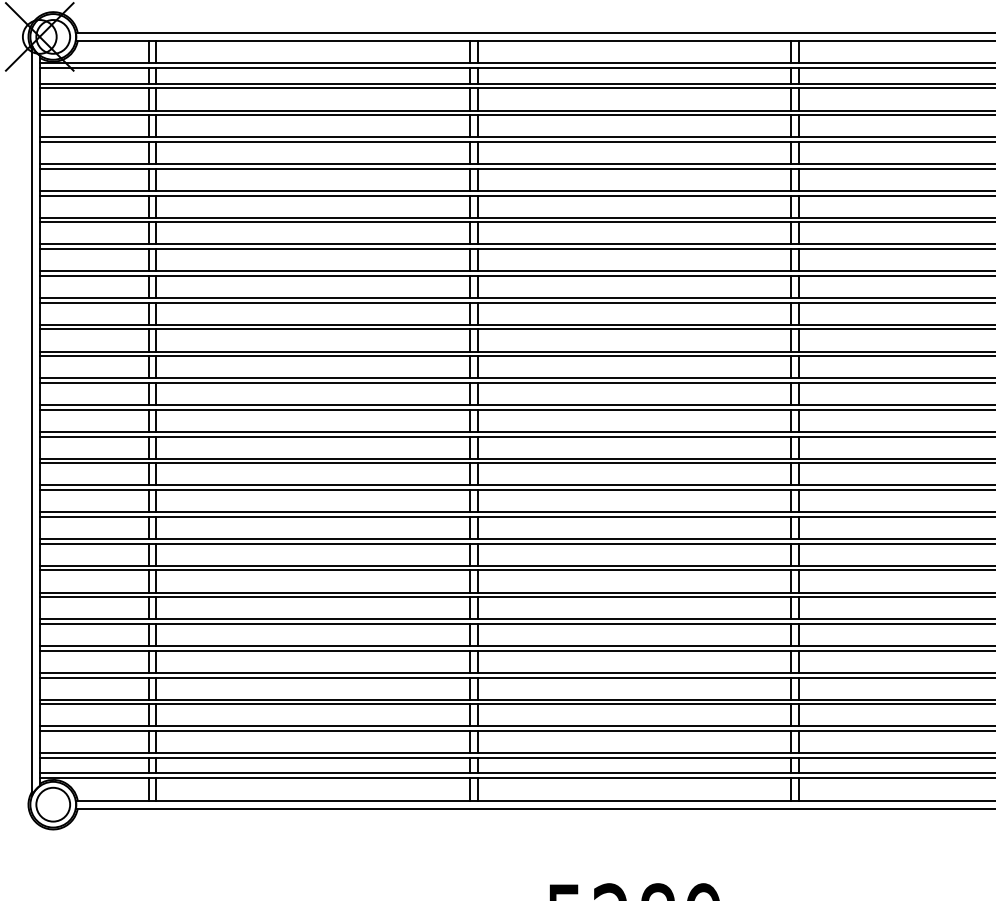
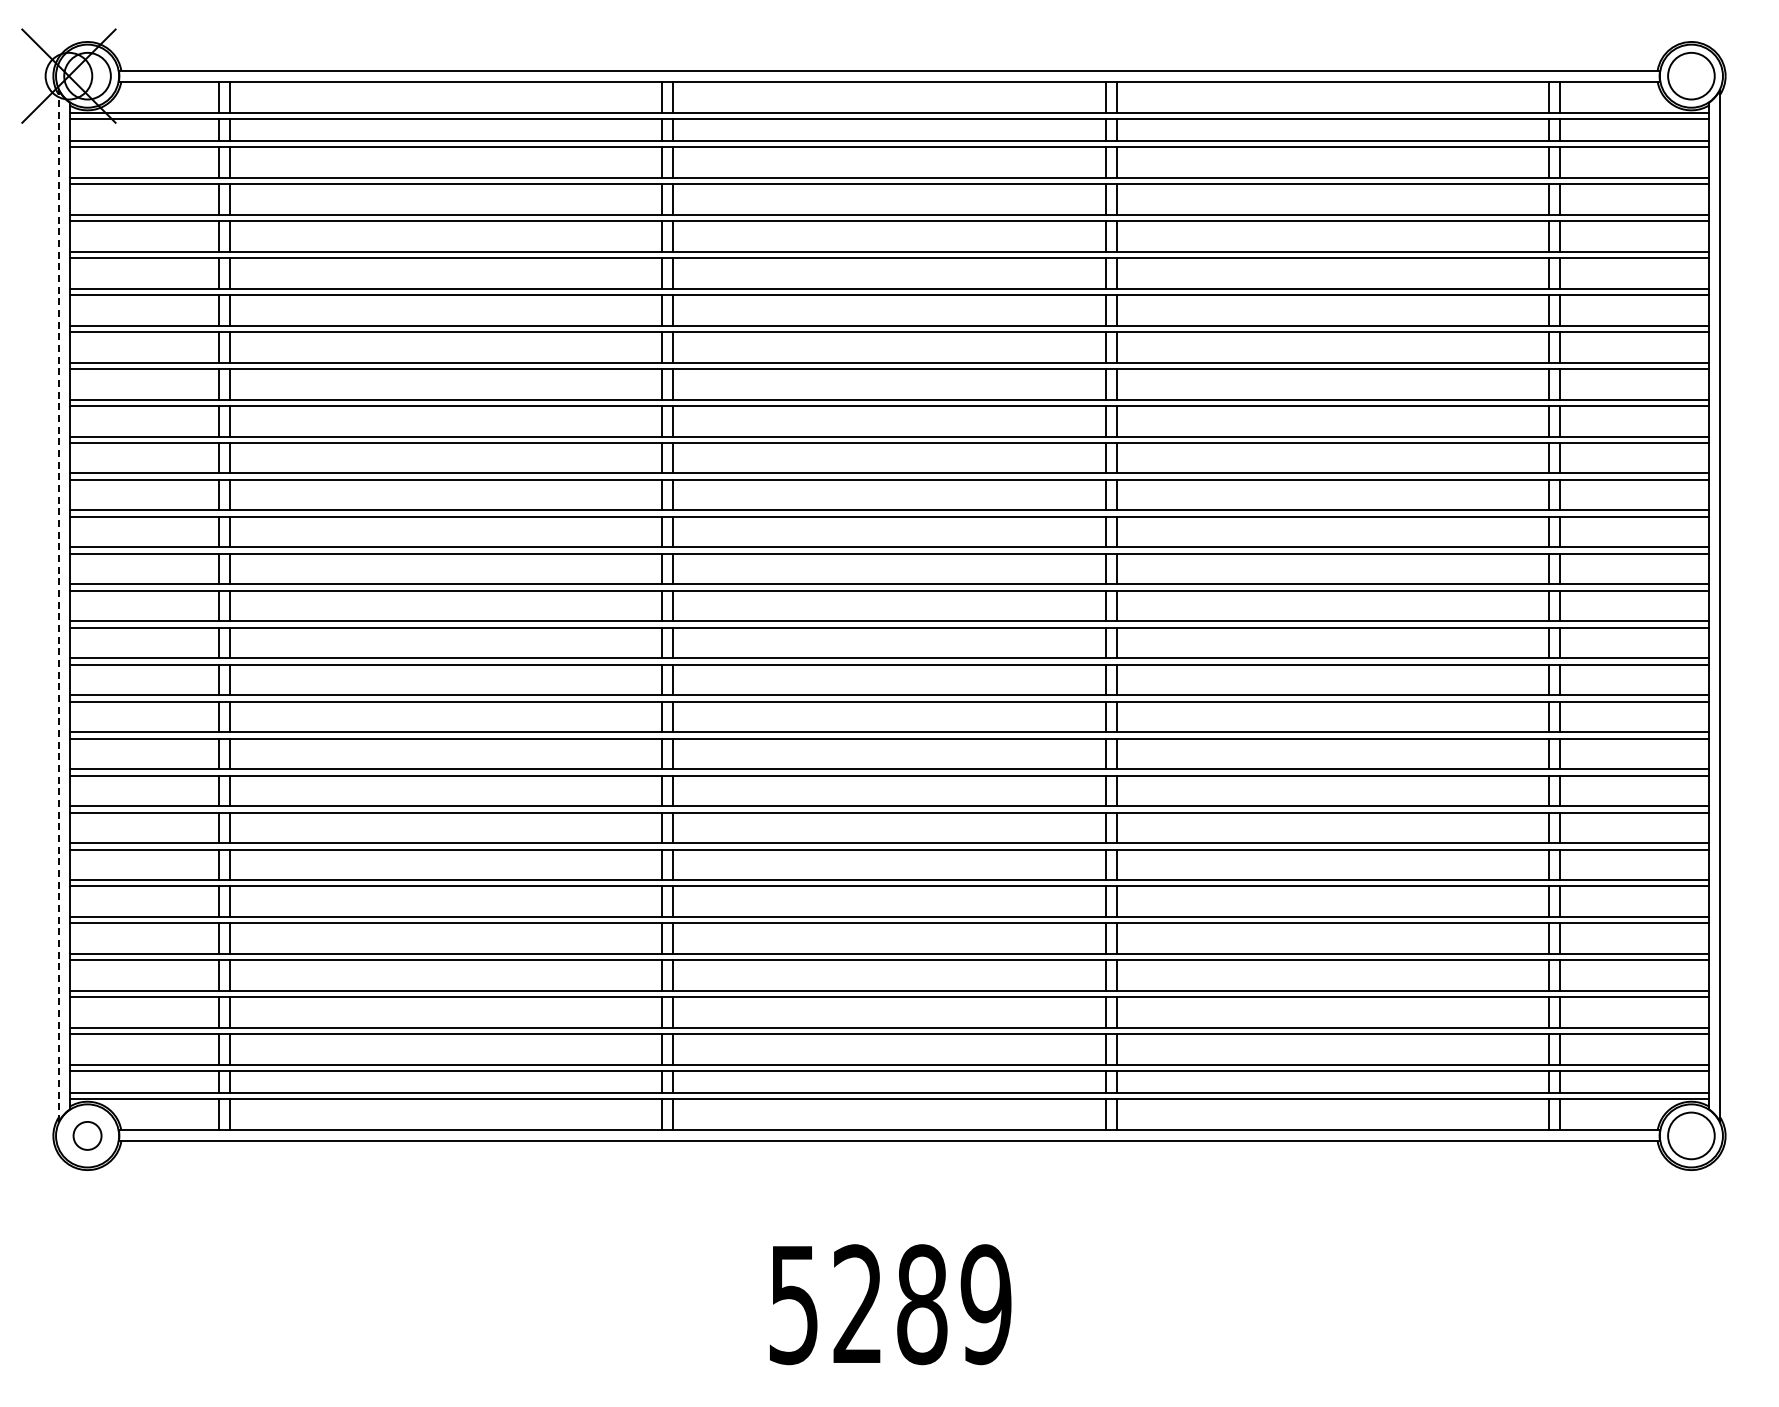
line: (32, 420) -> (58, 605), solid -> dashed
circle: (53, 804) -> (87, 1135), size x0.6

